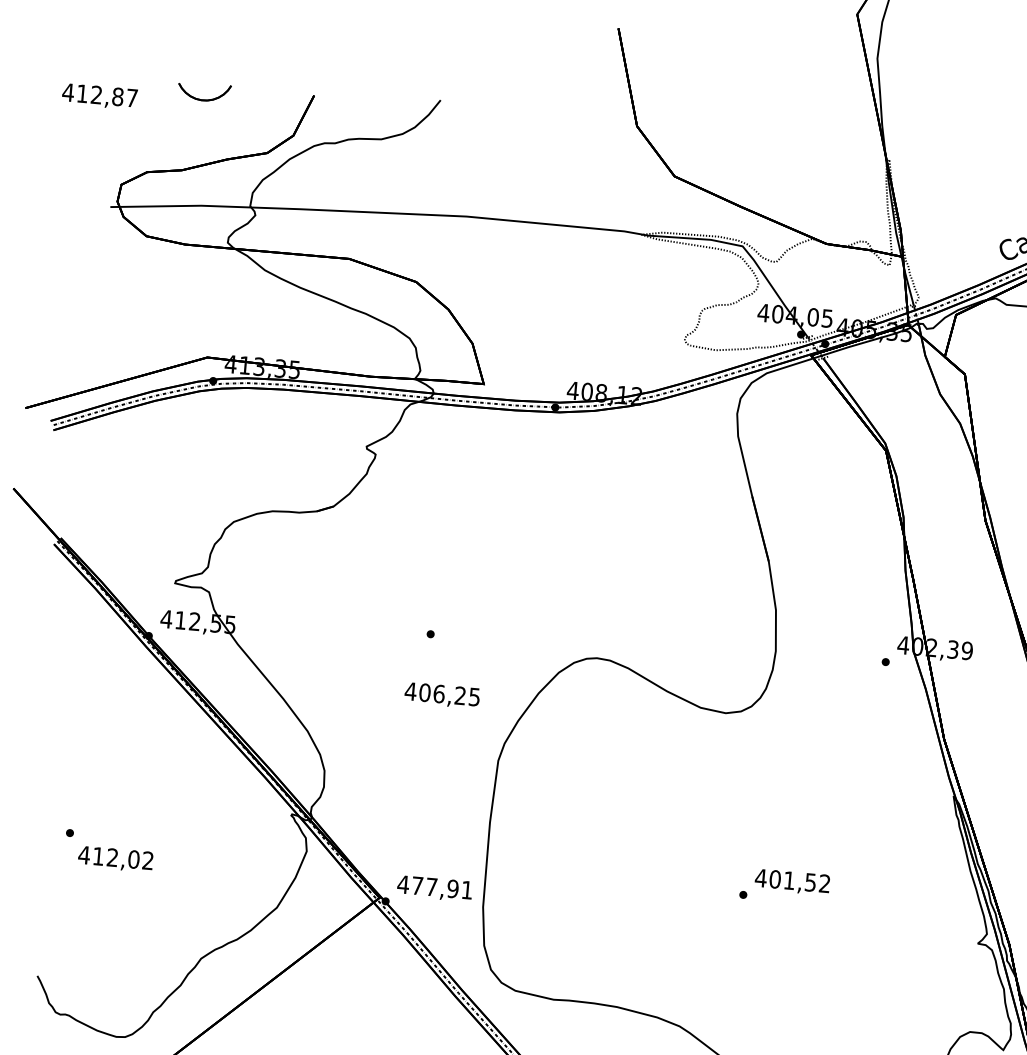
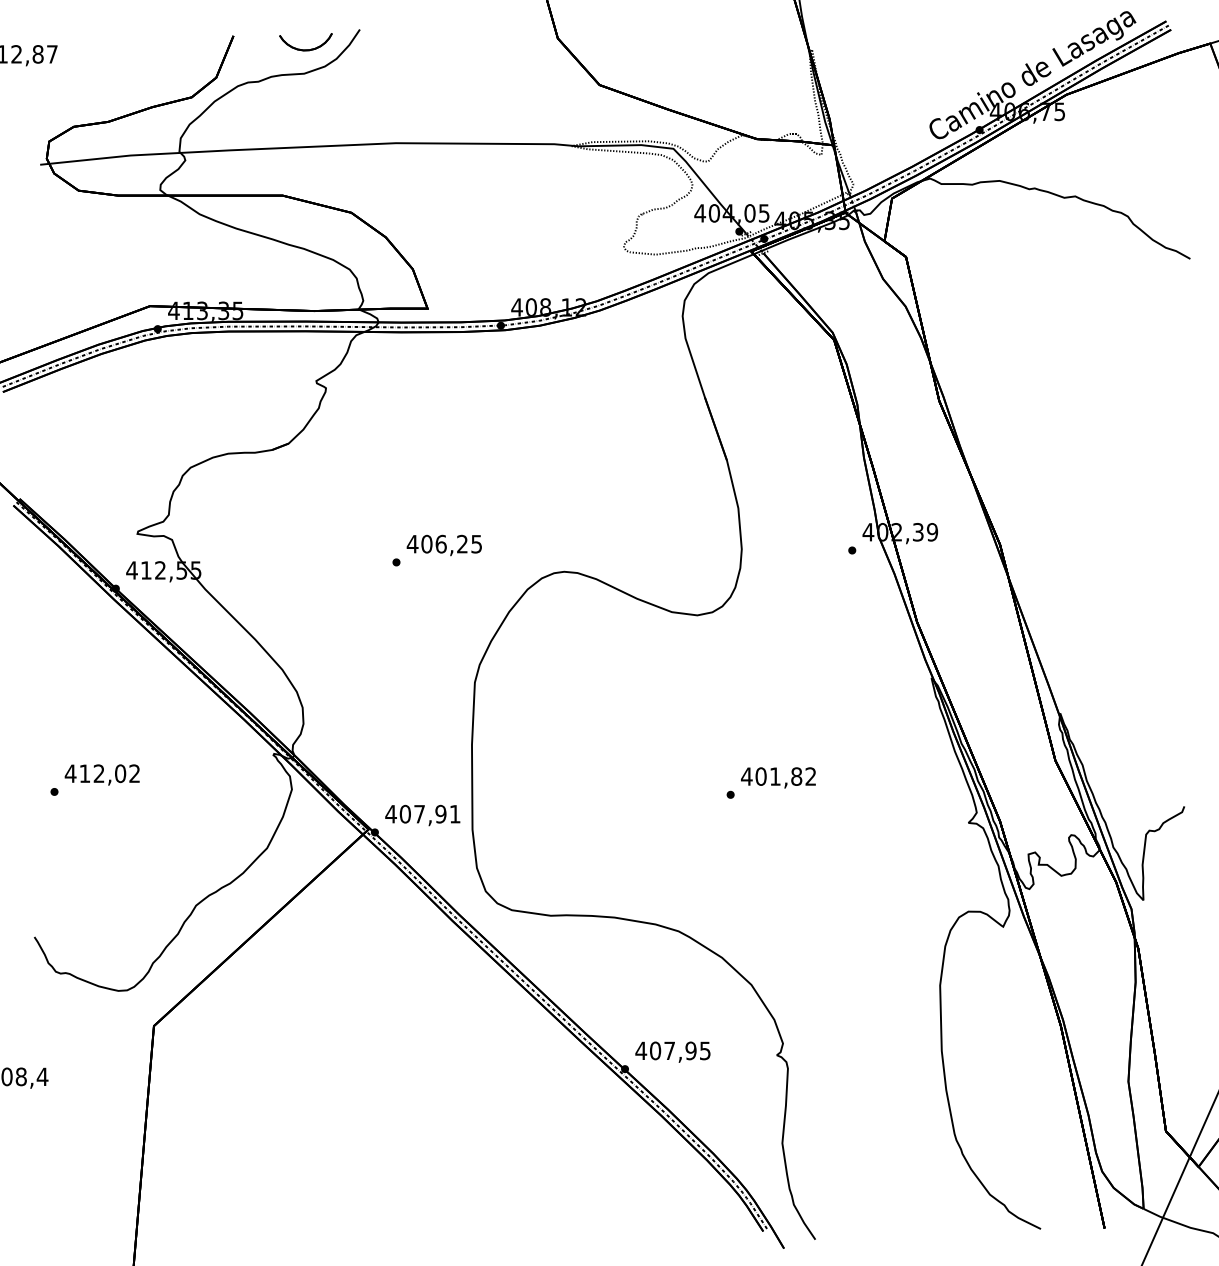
part: (203, 99) -> (305, 49), moved
text: (441, 695) -> (443, 545), moved
text: (114, 858) -> (101, 774), moved
text: (810, 882) -> (796, 776), 401,52 -> 401,82
text: (416, 885) -> (404, 813), 477,91 -> 407,91

